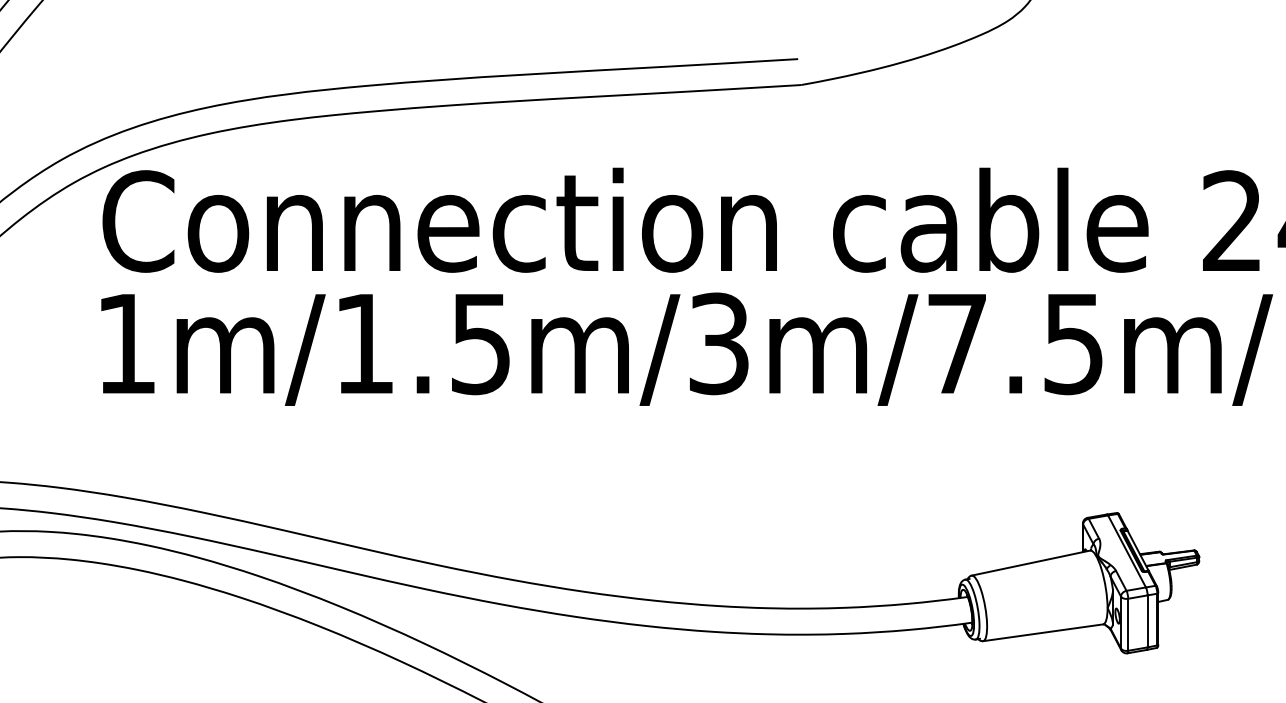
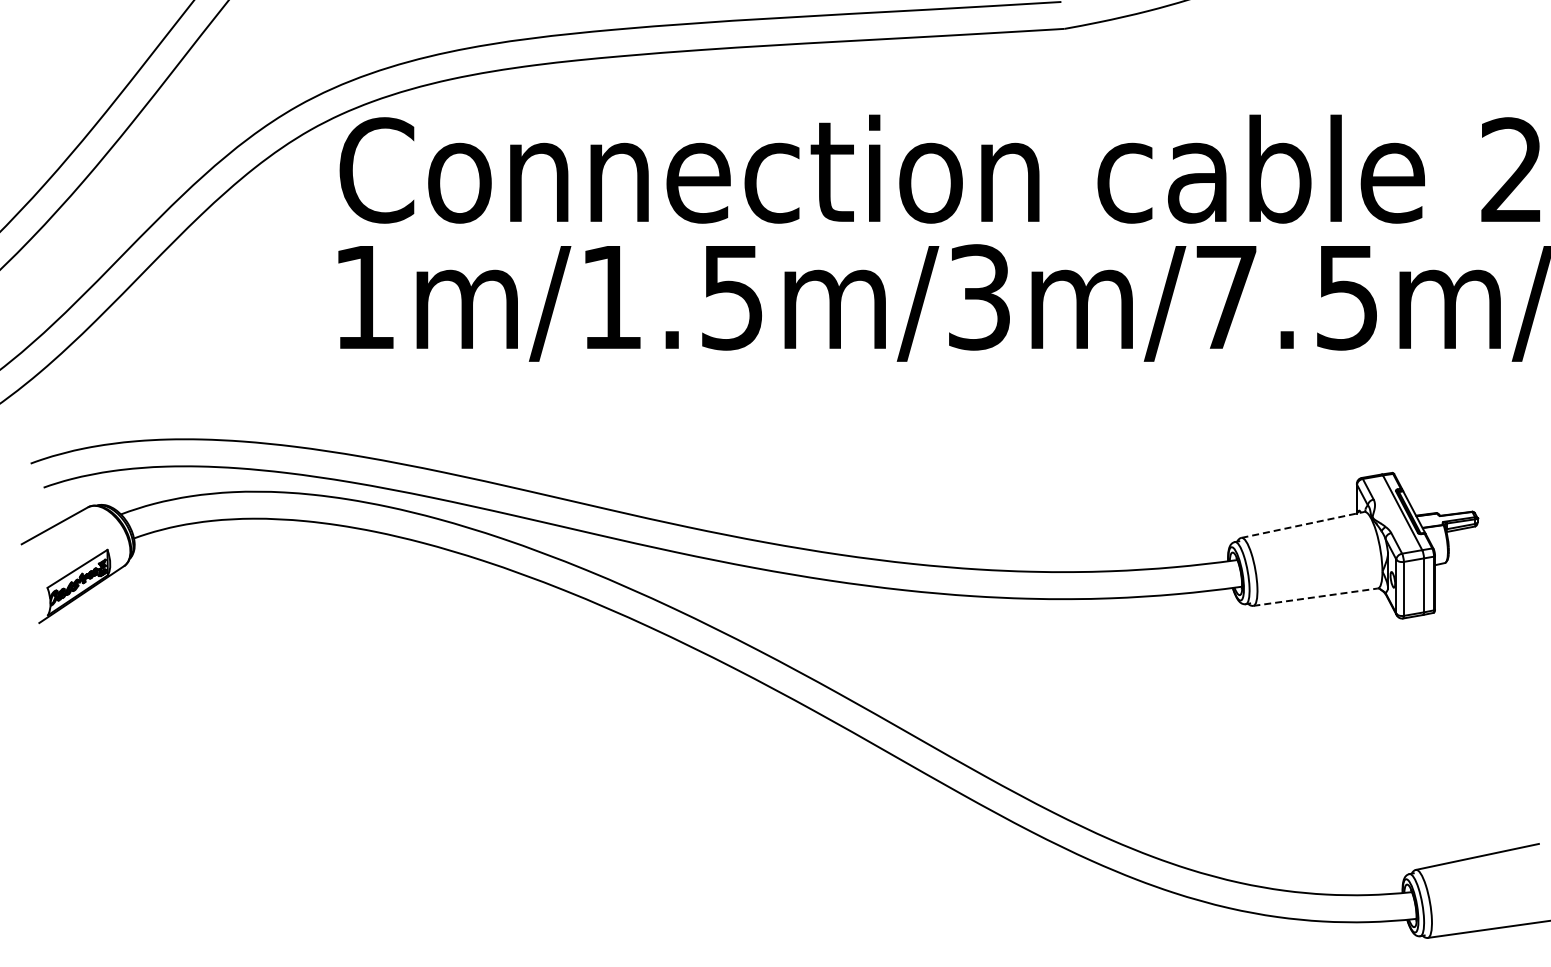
line: (1030, 562) -> (1302, 524), solid -> dashed
line: (1043, 633) -> (1315, 597), solid -> dashed

